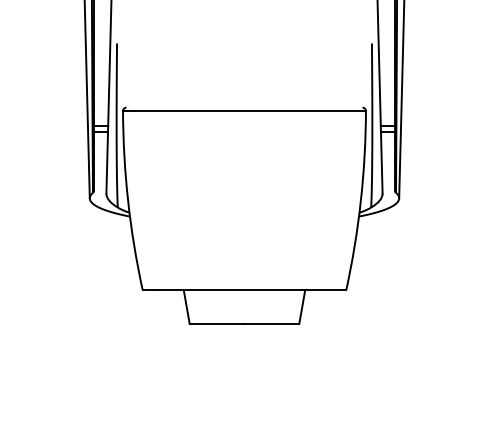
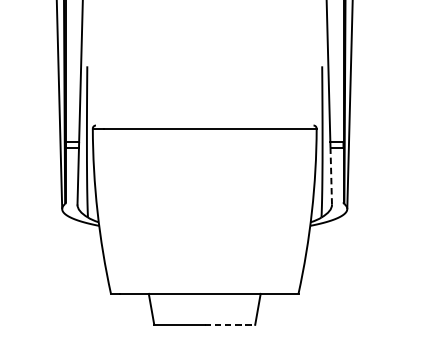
line: (381, 162) -> (331, 176), solid -> dashed
line: (272, 323) -> (230, 324), solid -> dashed

